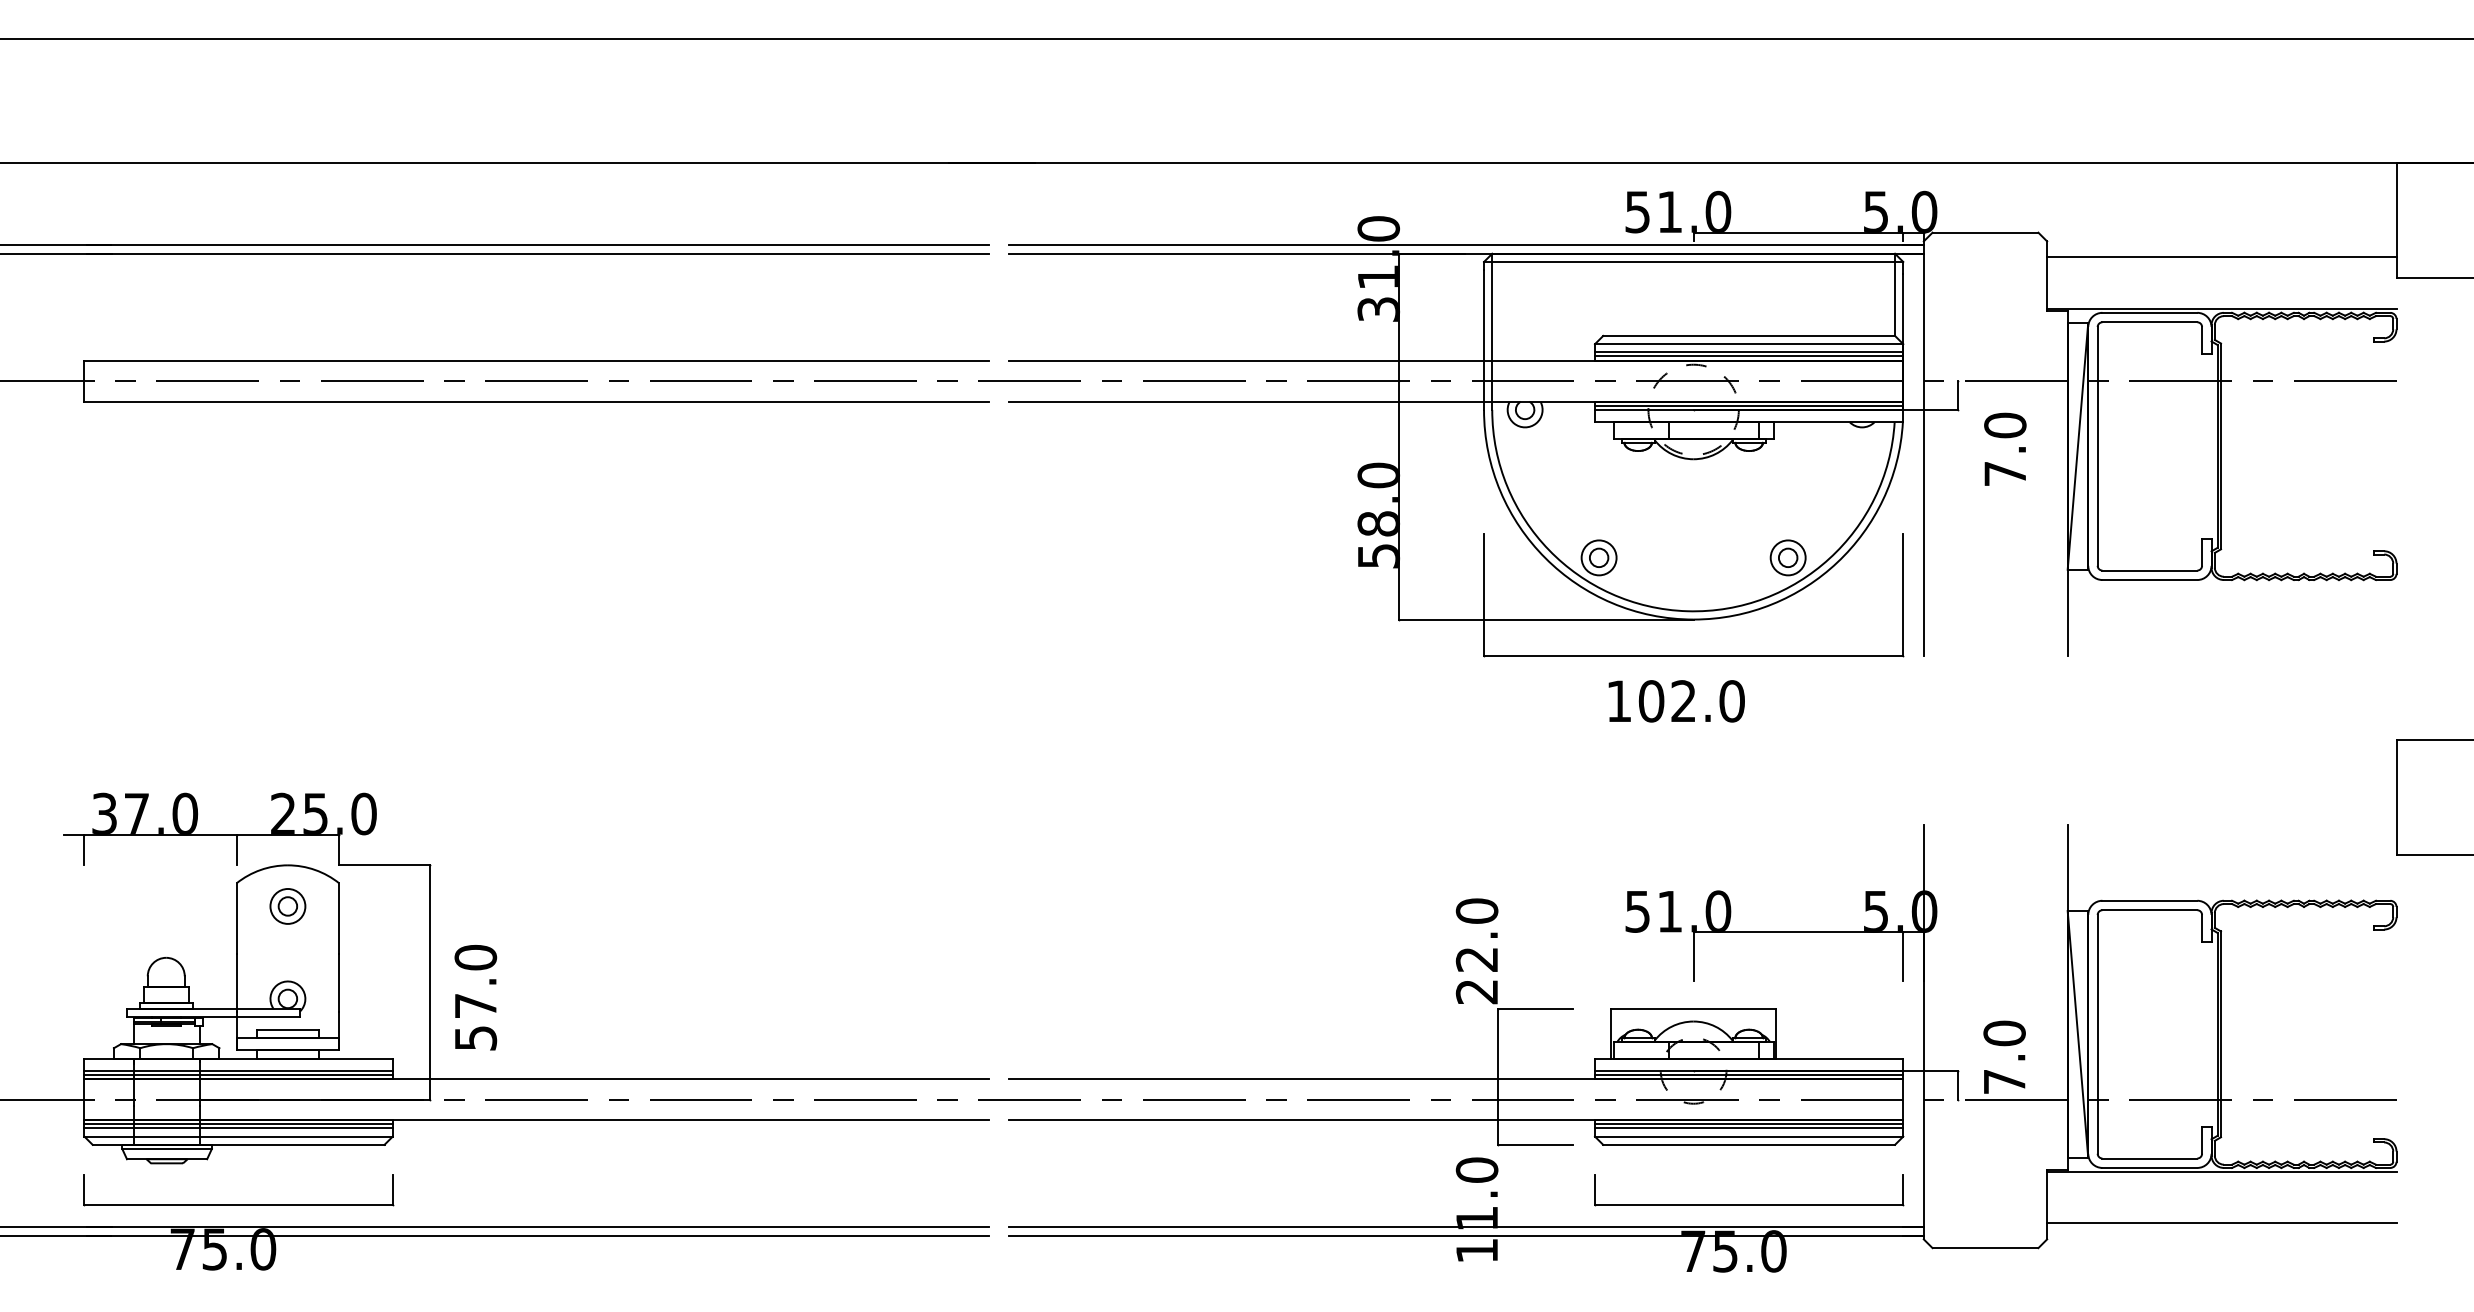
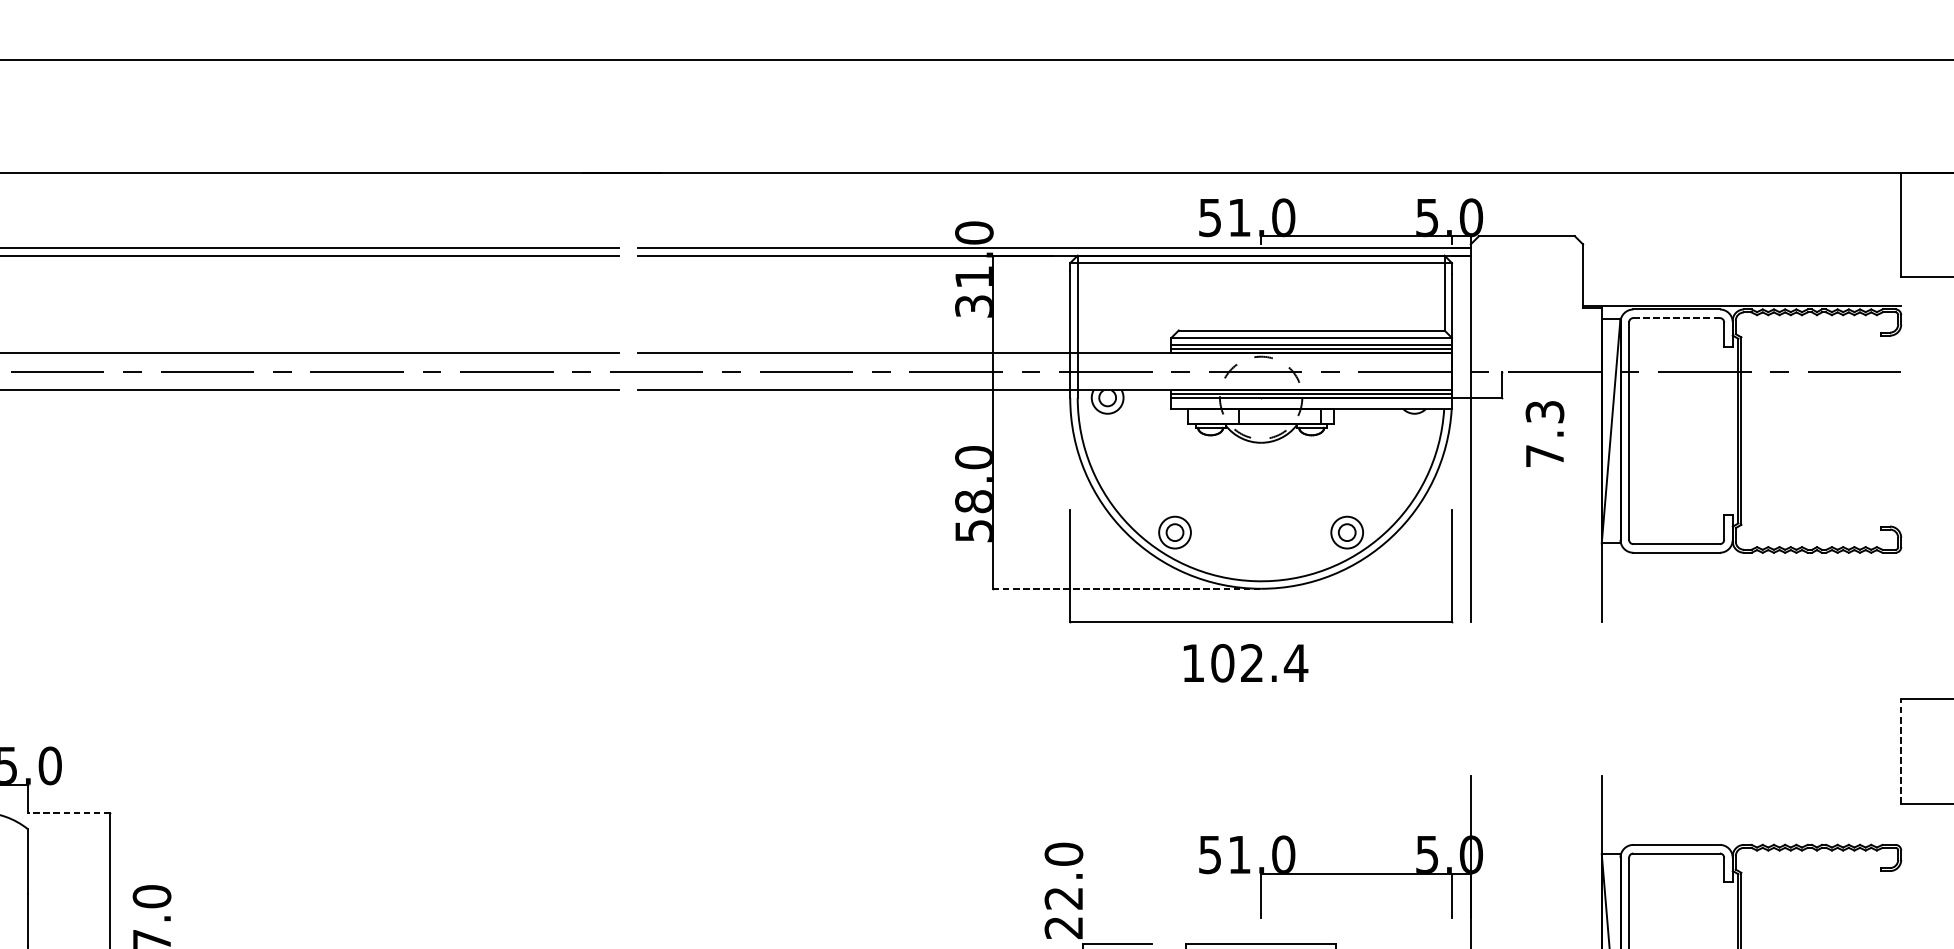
line: (2221, 257) -> (1741, 259), removed
line: (2149, 322) -> (1676, 318), solid -> dashed
text: (2005, 425) -> (1545, 412), 7.0 -> 7.3
line: (1546, 619) -> (1127, 588), solid -> dashed
text: (1731, 701) -> (1295, 663), 102.0 -> 102.4
line: (2396, 797) -> (1901, 750), solid -> dashed
line: (383, 865) -> (67, 812), solid -> dashed

